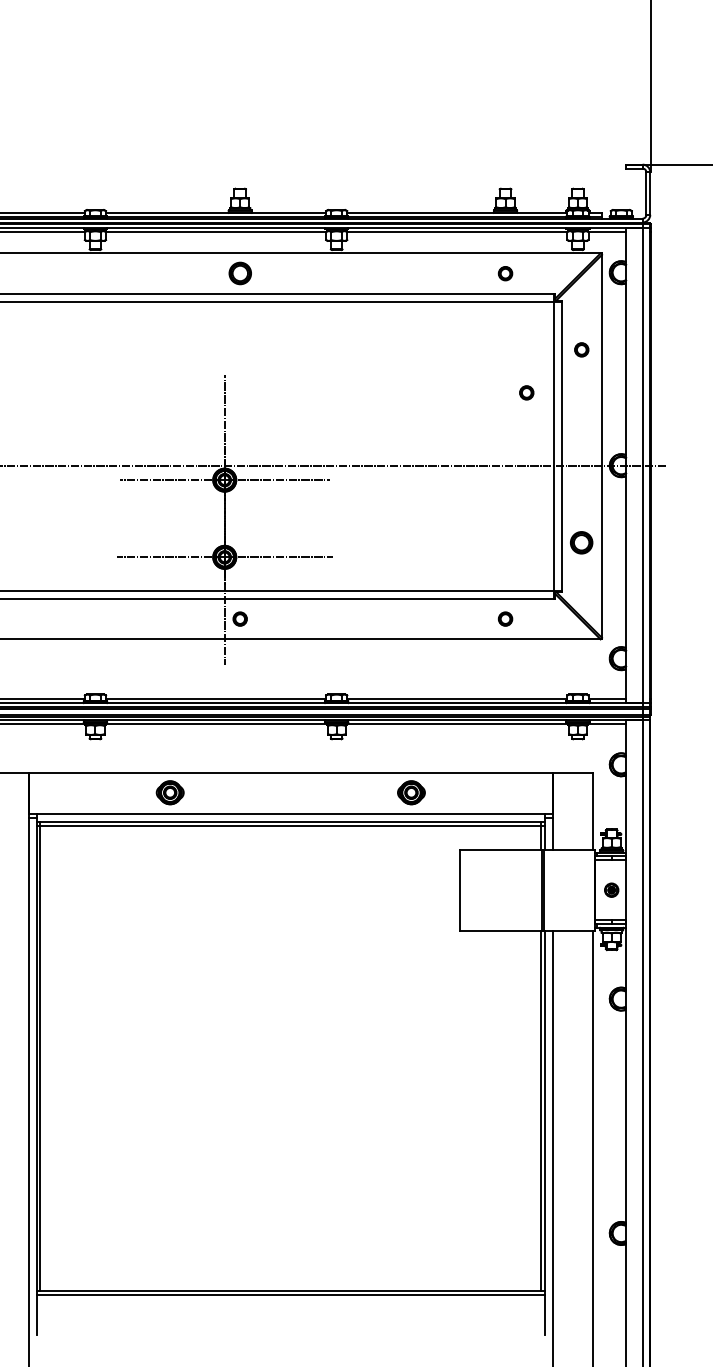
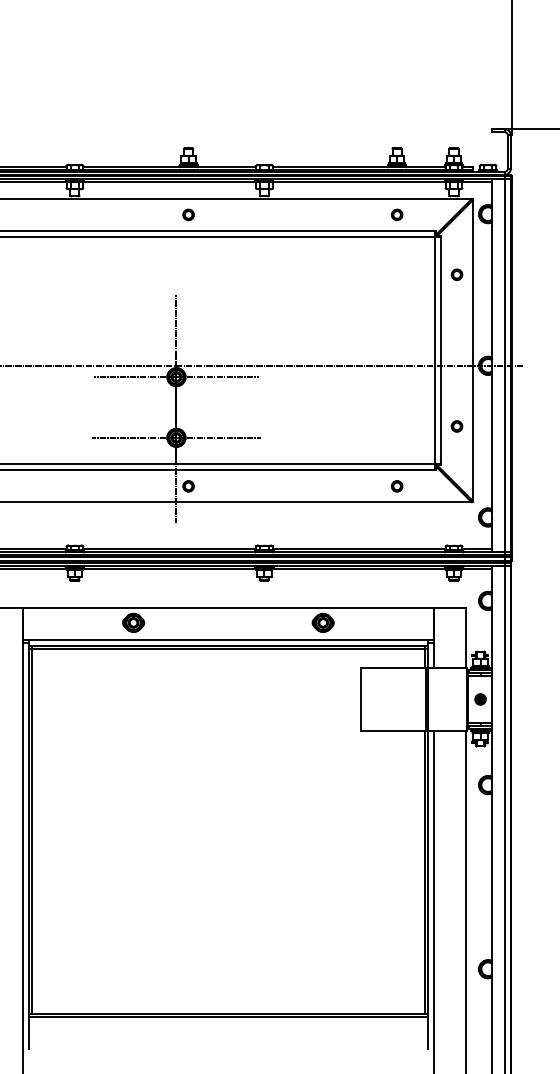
part: (239, 273) -> (188, 214), size x0.62
circle: (526, 392) -> (413, 308), removed
circle: (581, 542) -> (456, 426), size x0.62

